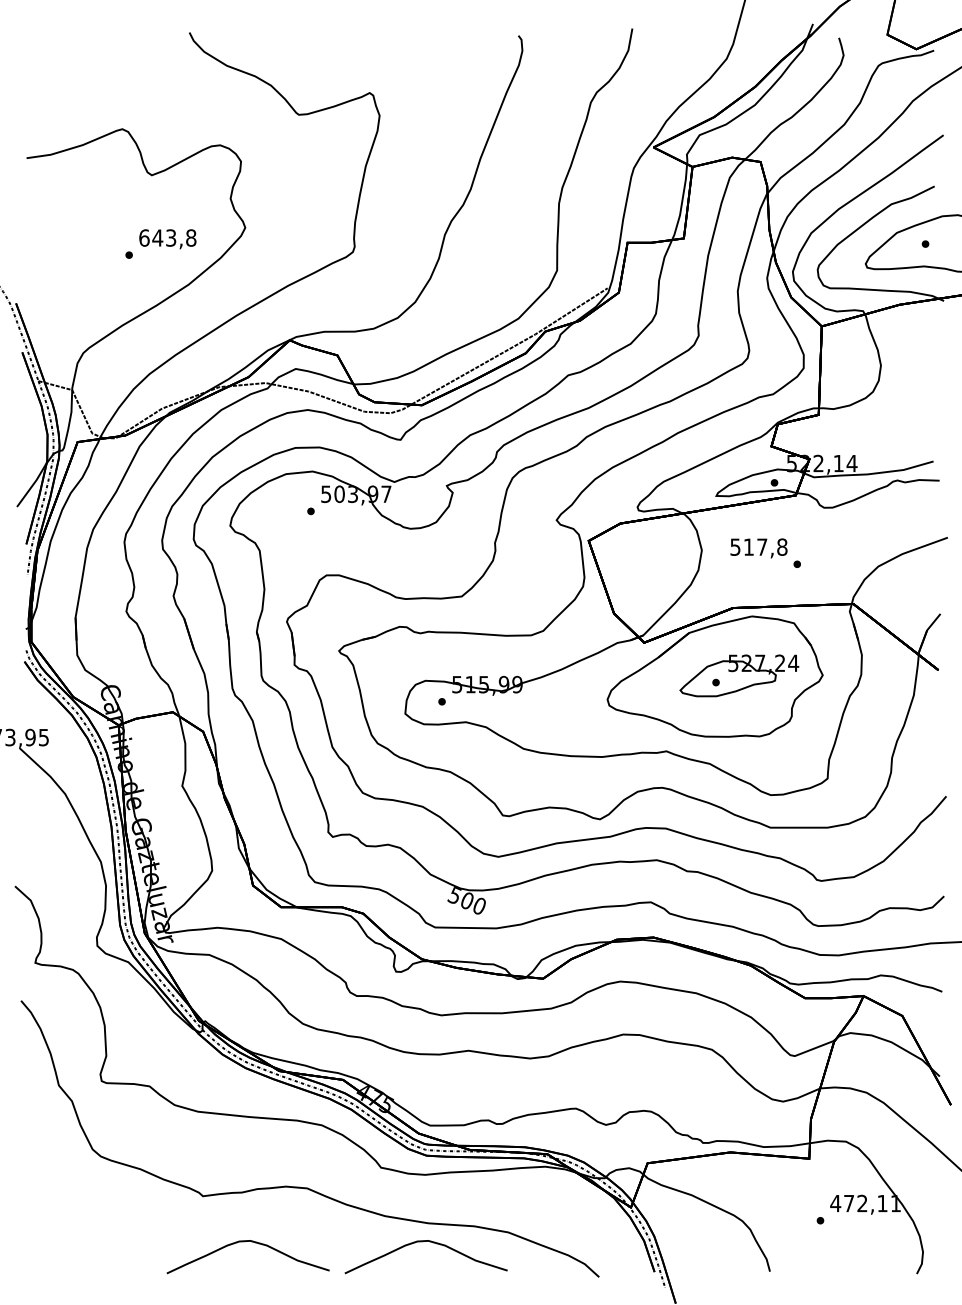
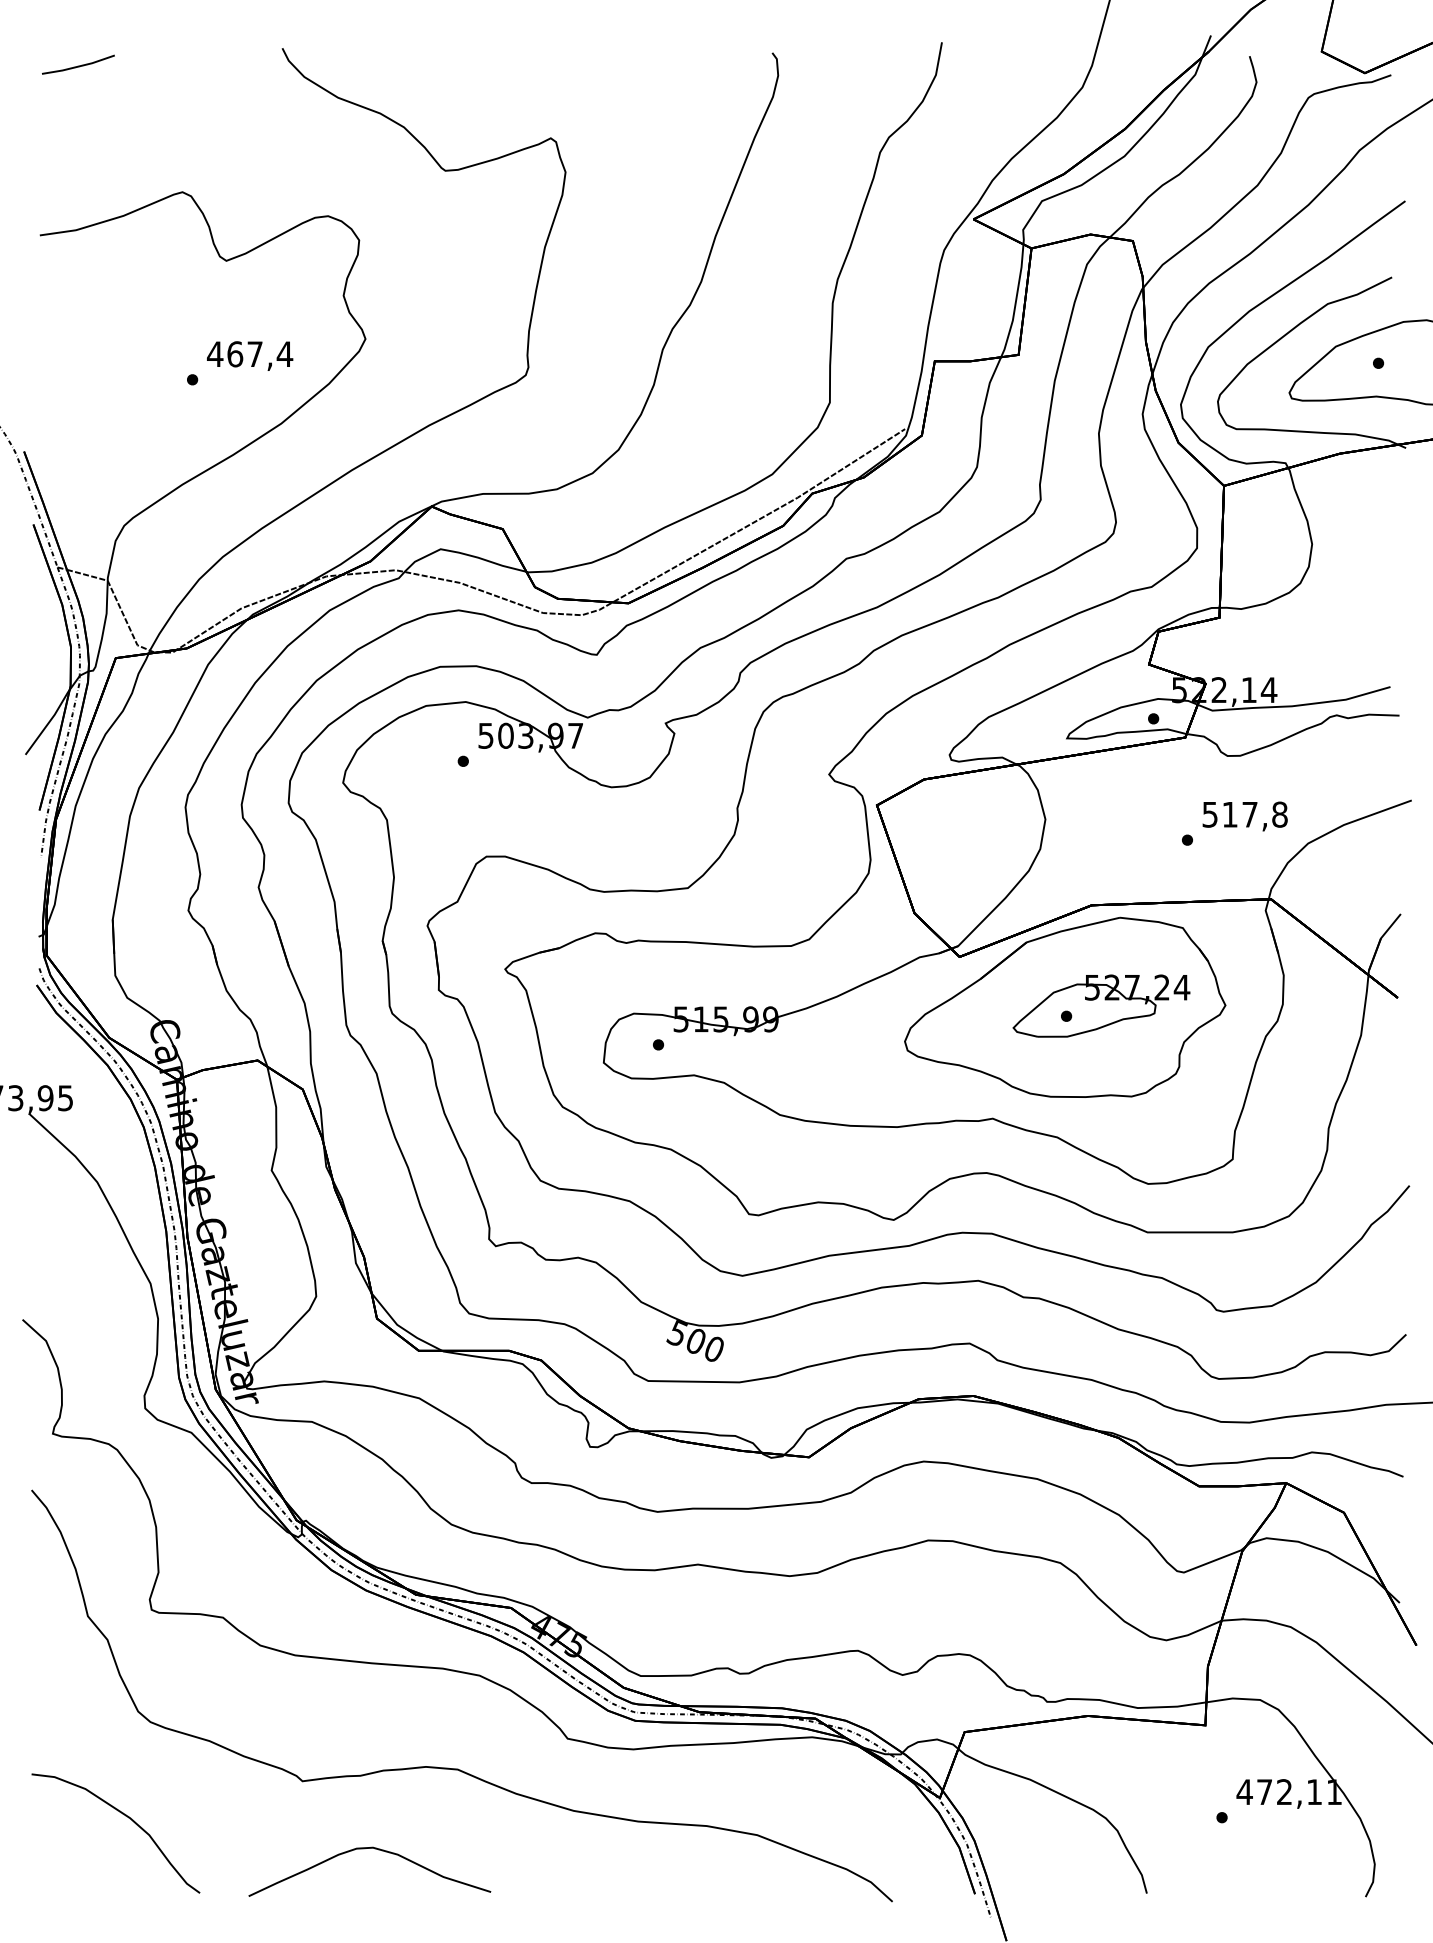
line: (53, 43) -> (79, 64), added
text: (167, 237) -> (249, 353), 643,8 -> 467,4
text: (758, 548) -> (1244, 816), moved
curve: (82, 1219) -> (123, 1815), added
curve: (423, 1242) -> (630, 1850), removed

